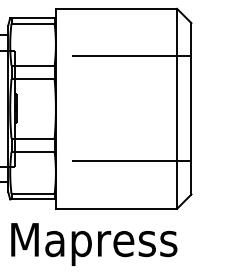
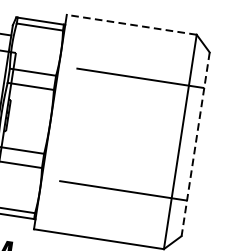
line: (116, 8) -> (131, 24), solid -> dashed
line: (191, 108) -> (195, 143), solid -> dashed

